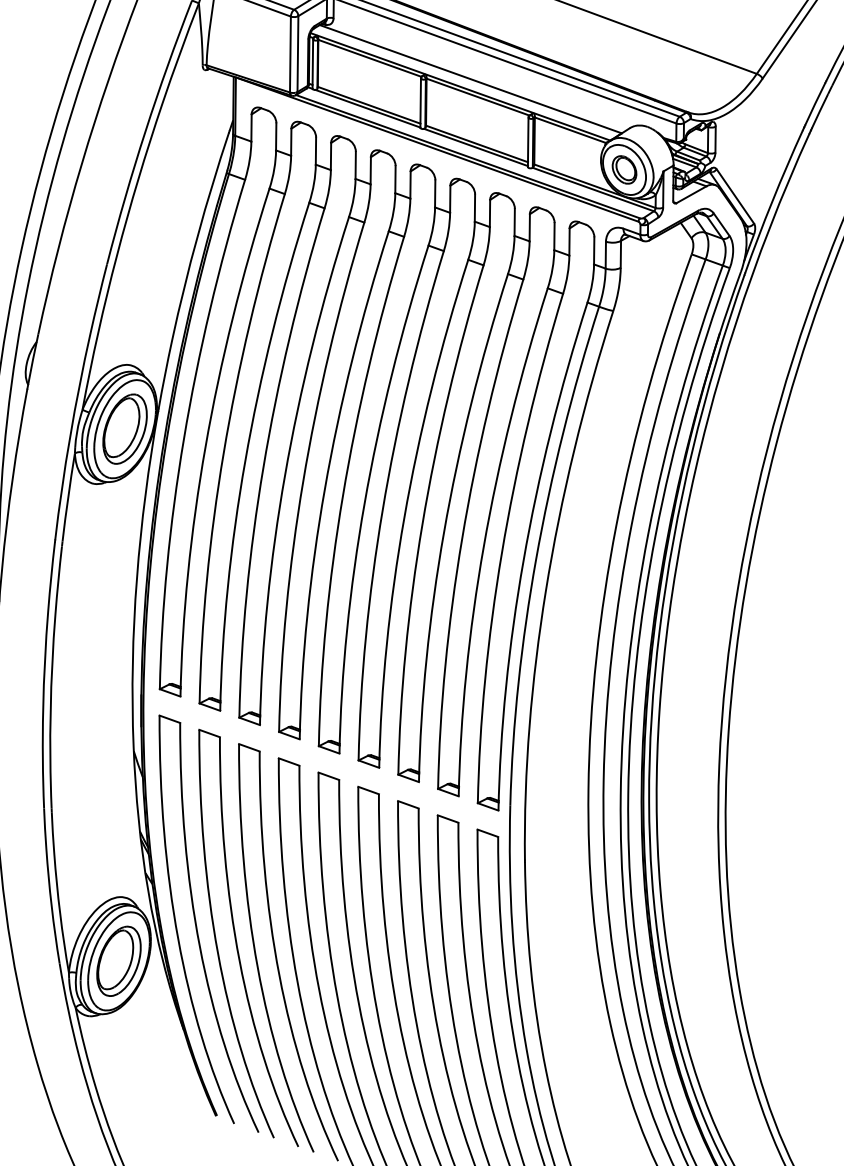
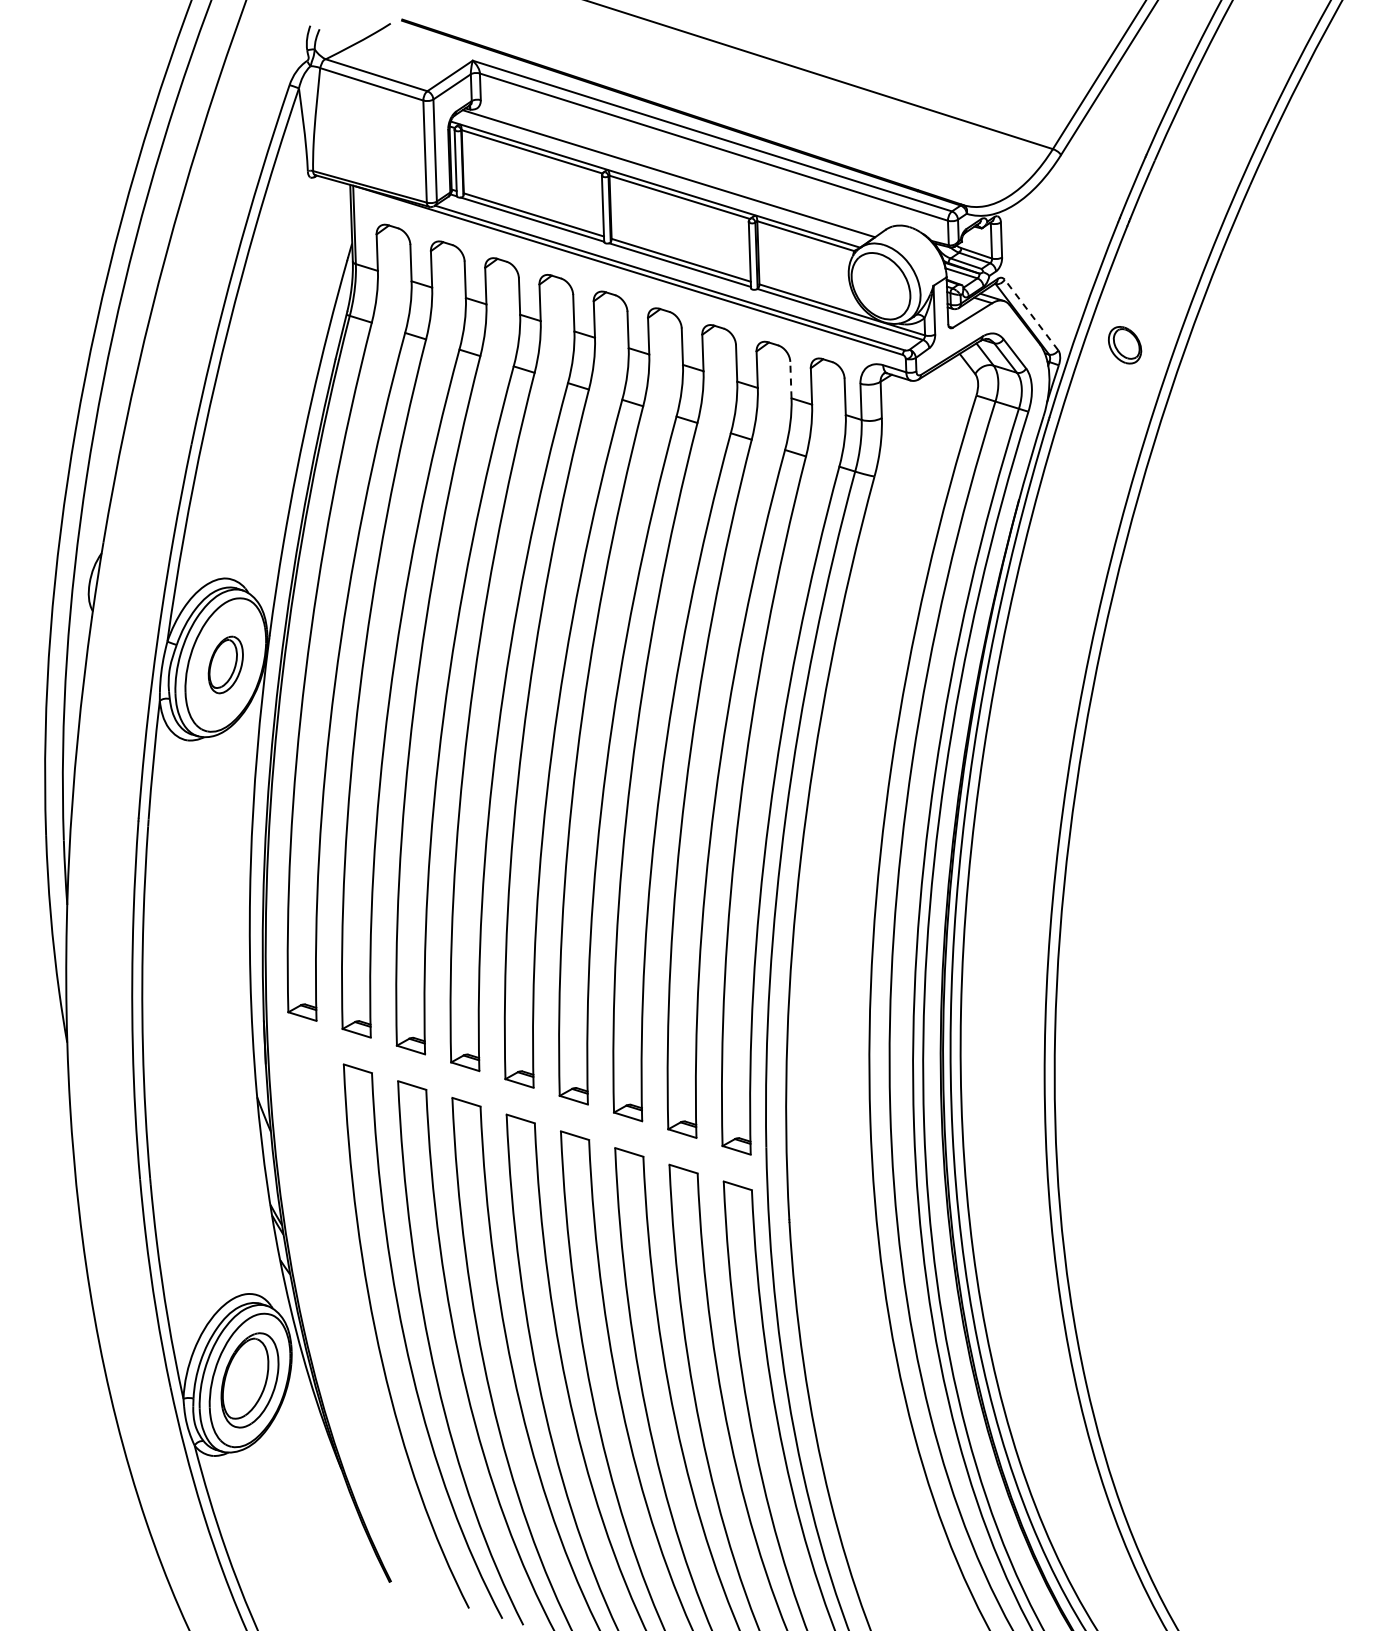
part: (624, 170) -> (1125, 345), moved
line: (735, 196) -> (1031, 314), solid -> dashed
line: (554, 236) -> (790, 379), solid -> dashed
part: (124, 428) -> (225, 664), size x0.6
part: (196, 924) -> (352, 1326), removed

